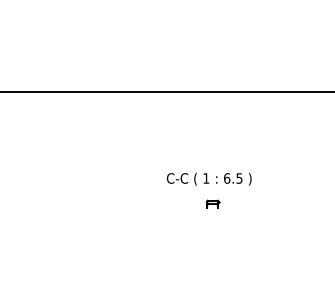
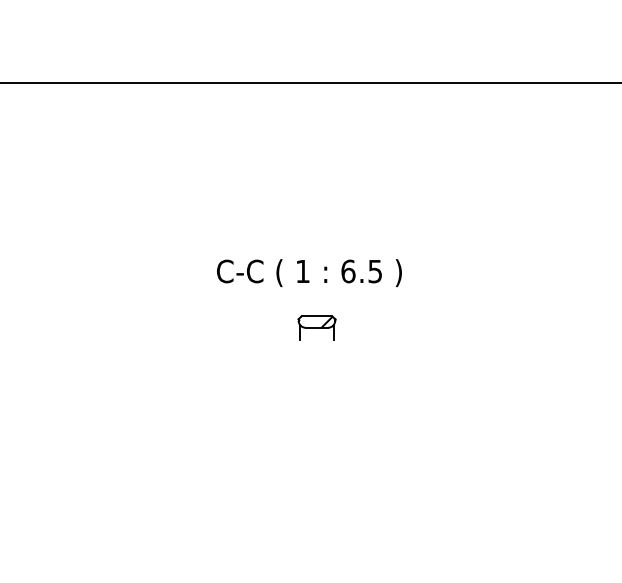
part: (212, 204) -> (316, 328), size x1.43

